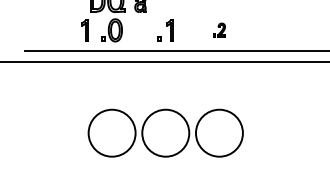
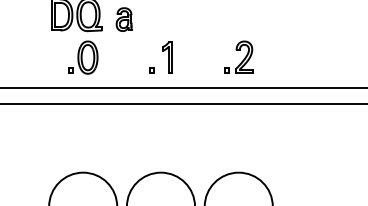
part: (219, 29) -> (238, 56), size x1.67
part: (84, 30) -> (43, 57), removed

